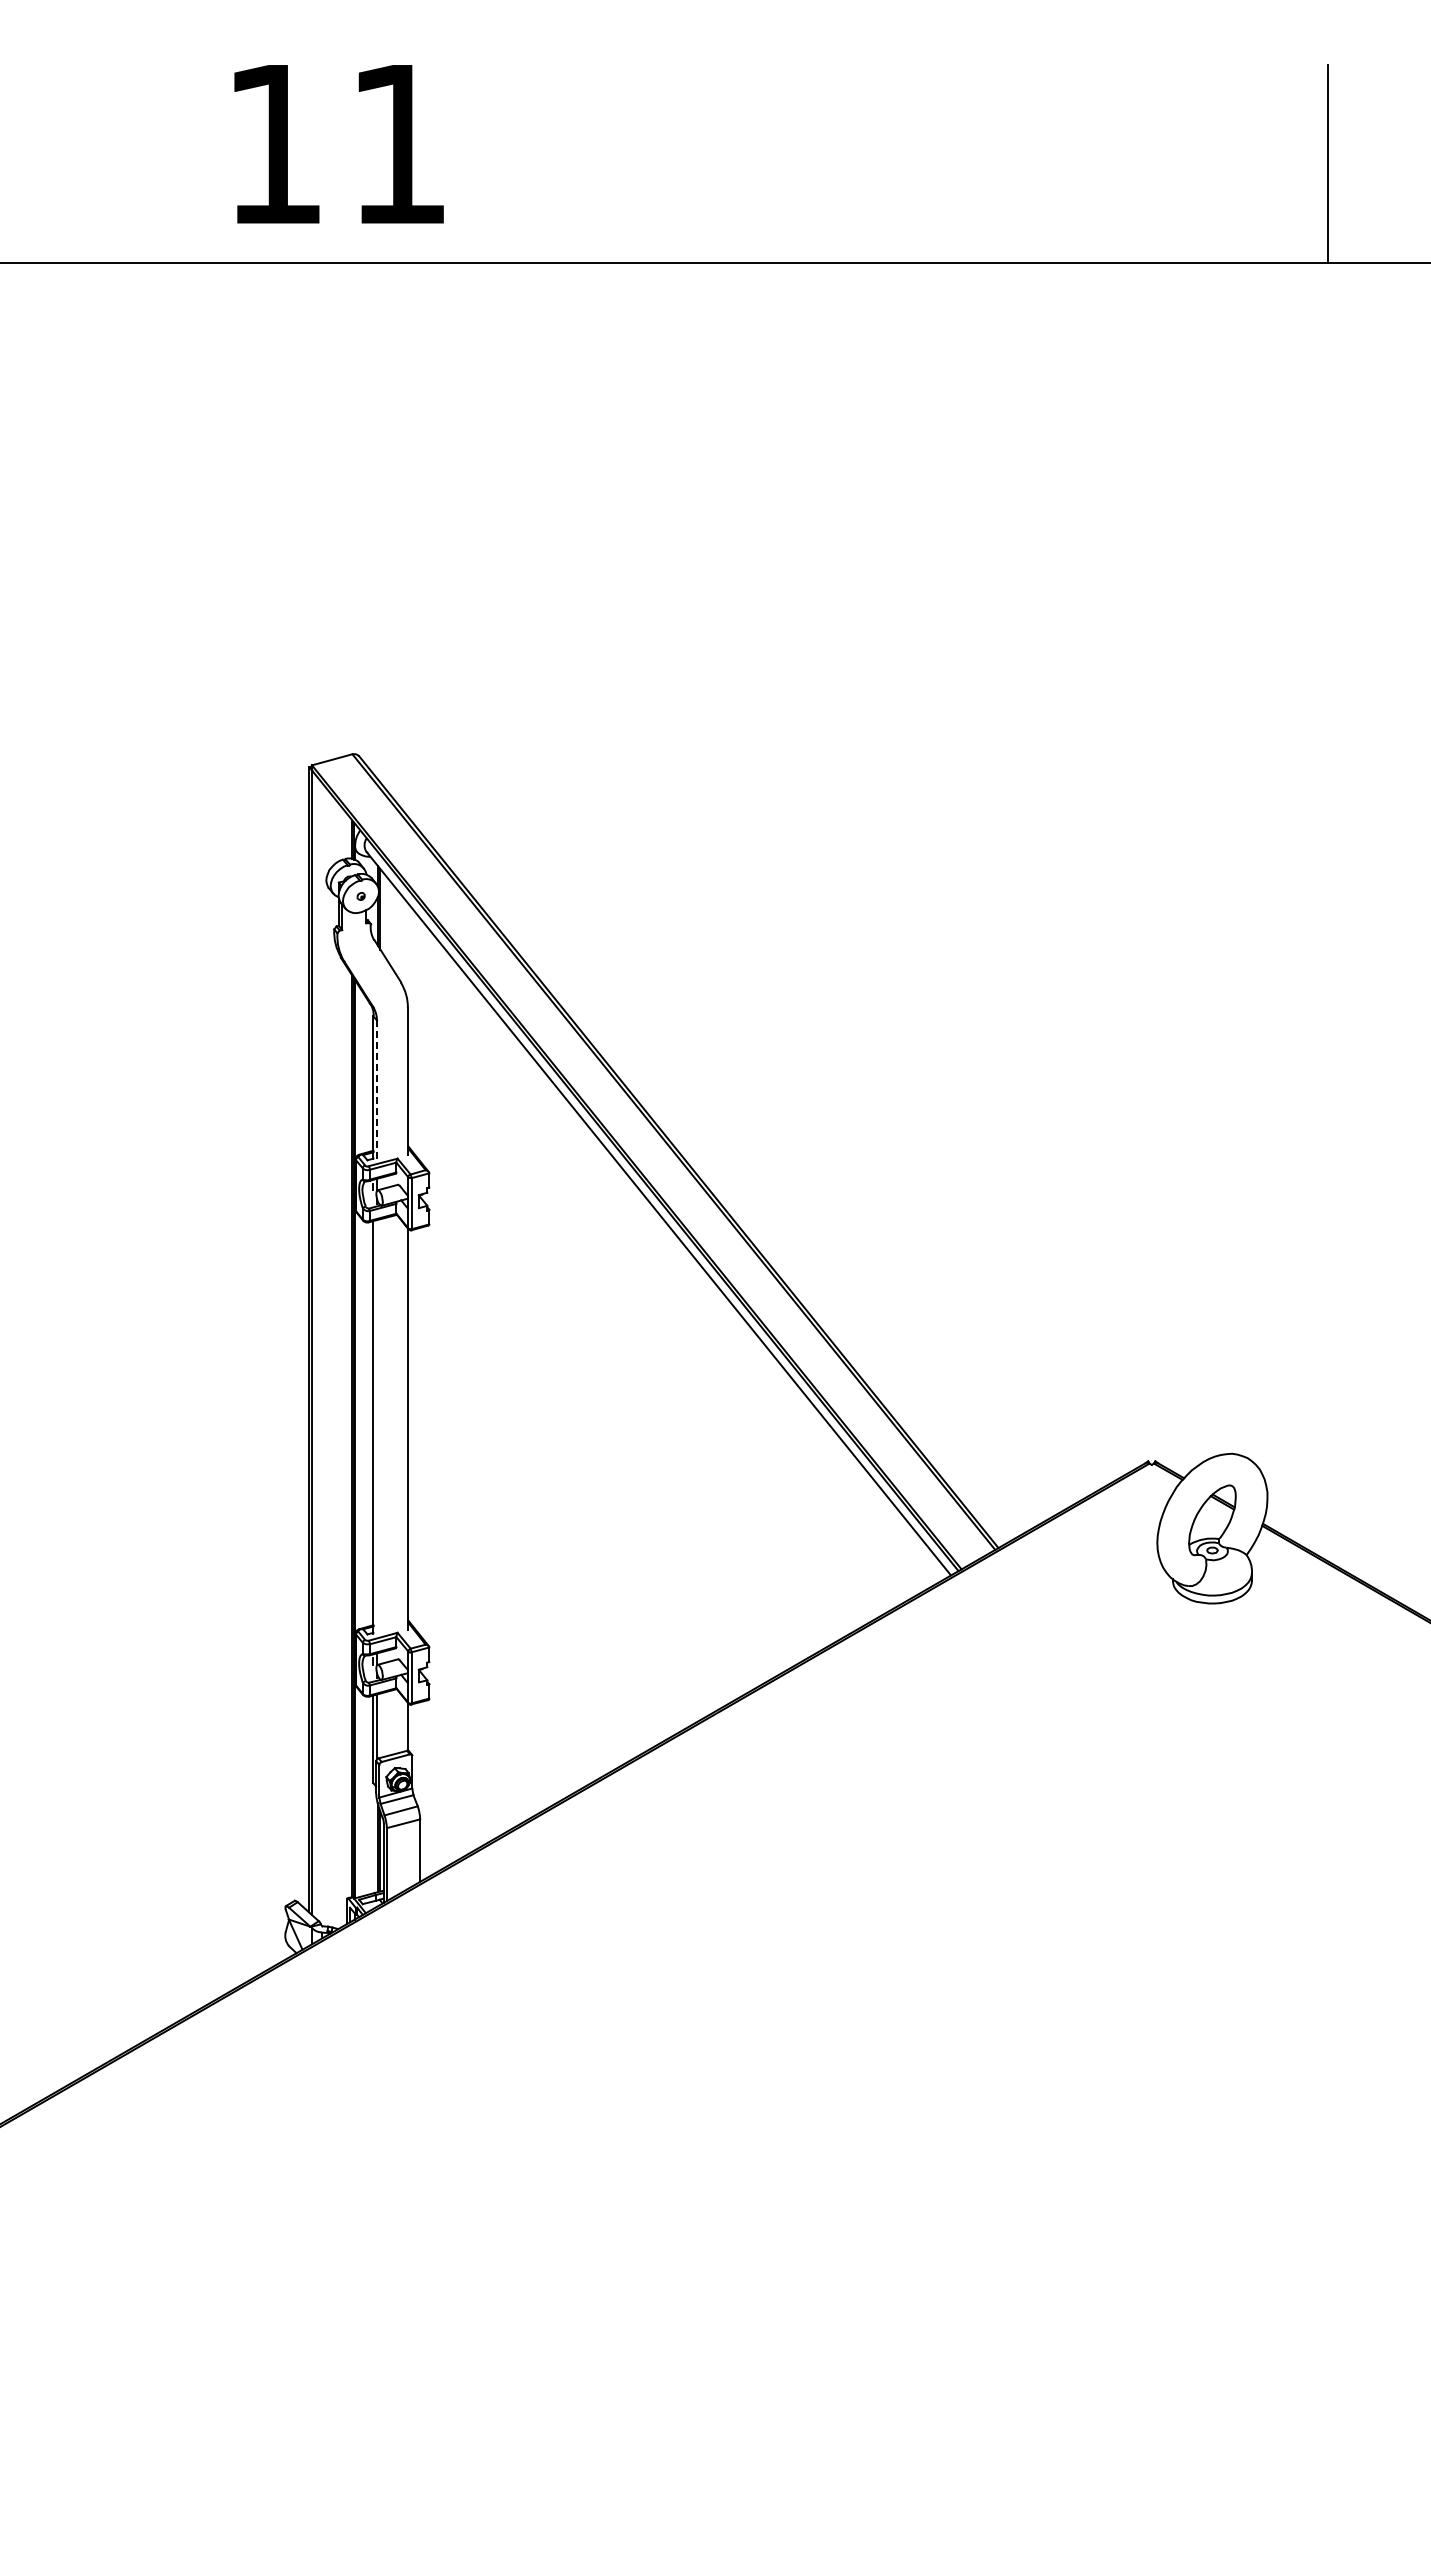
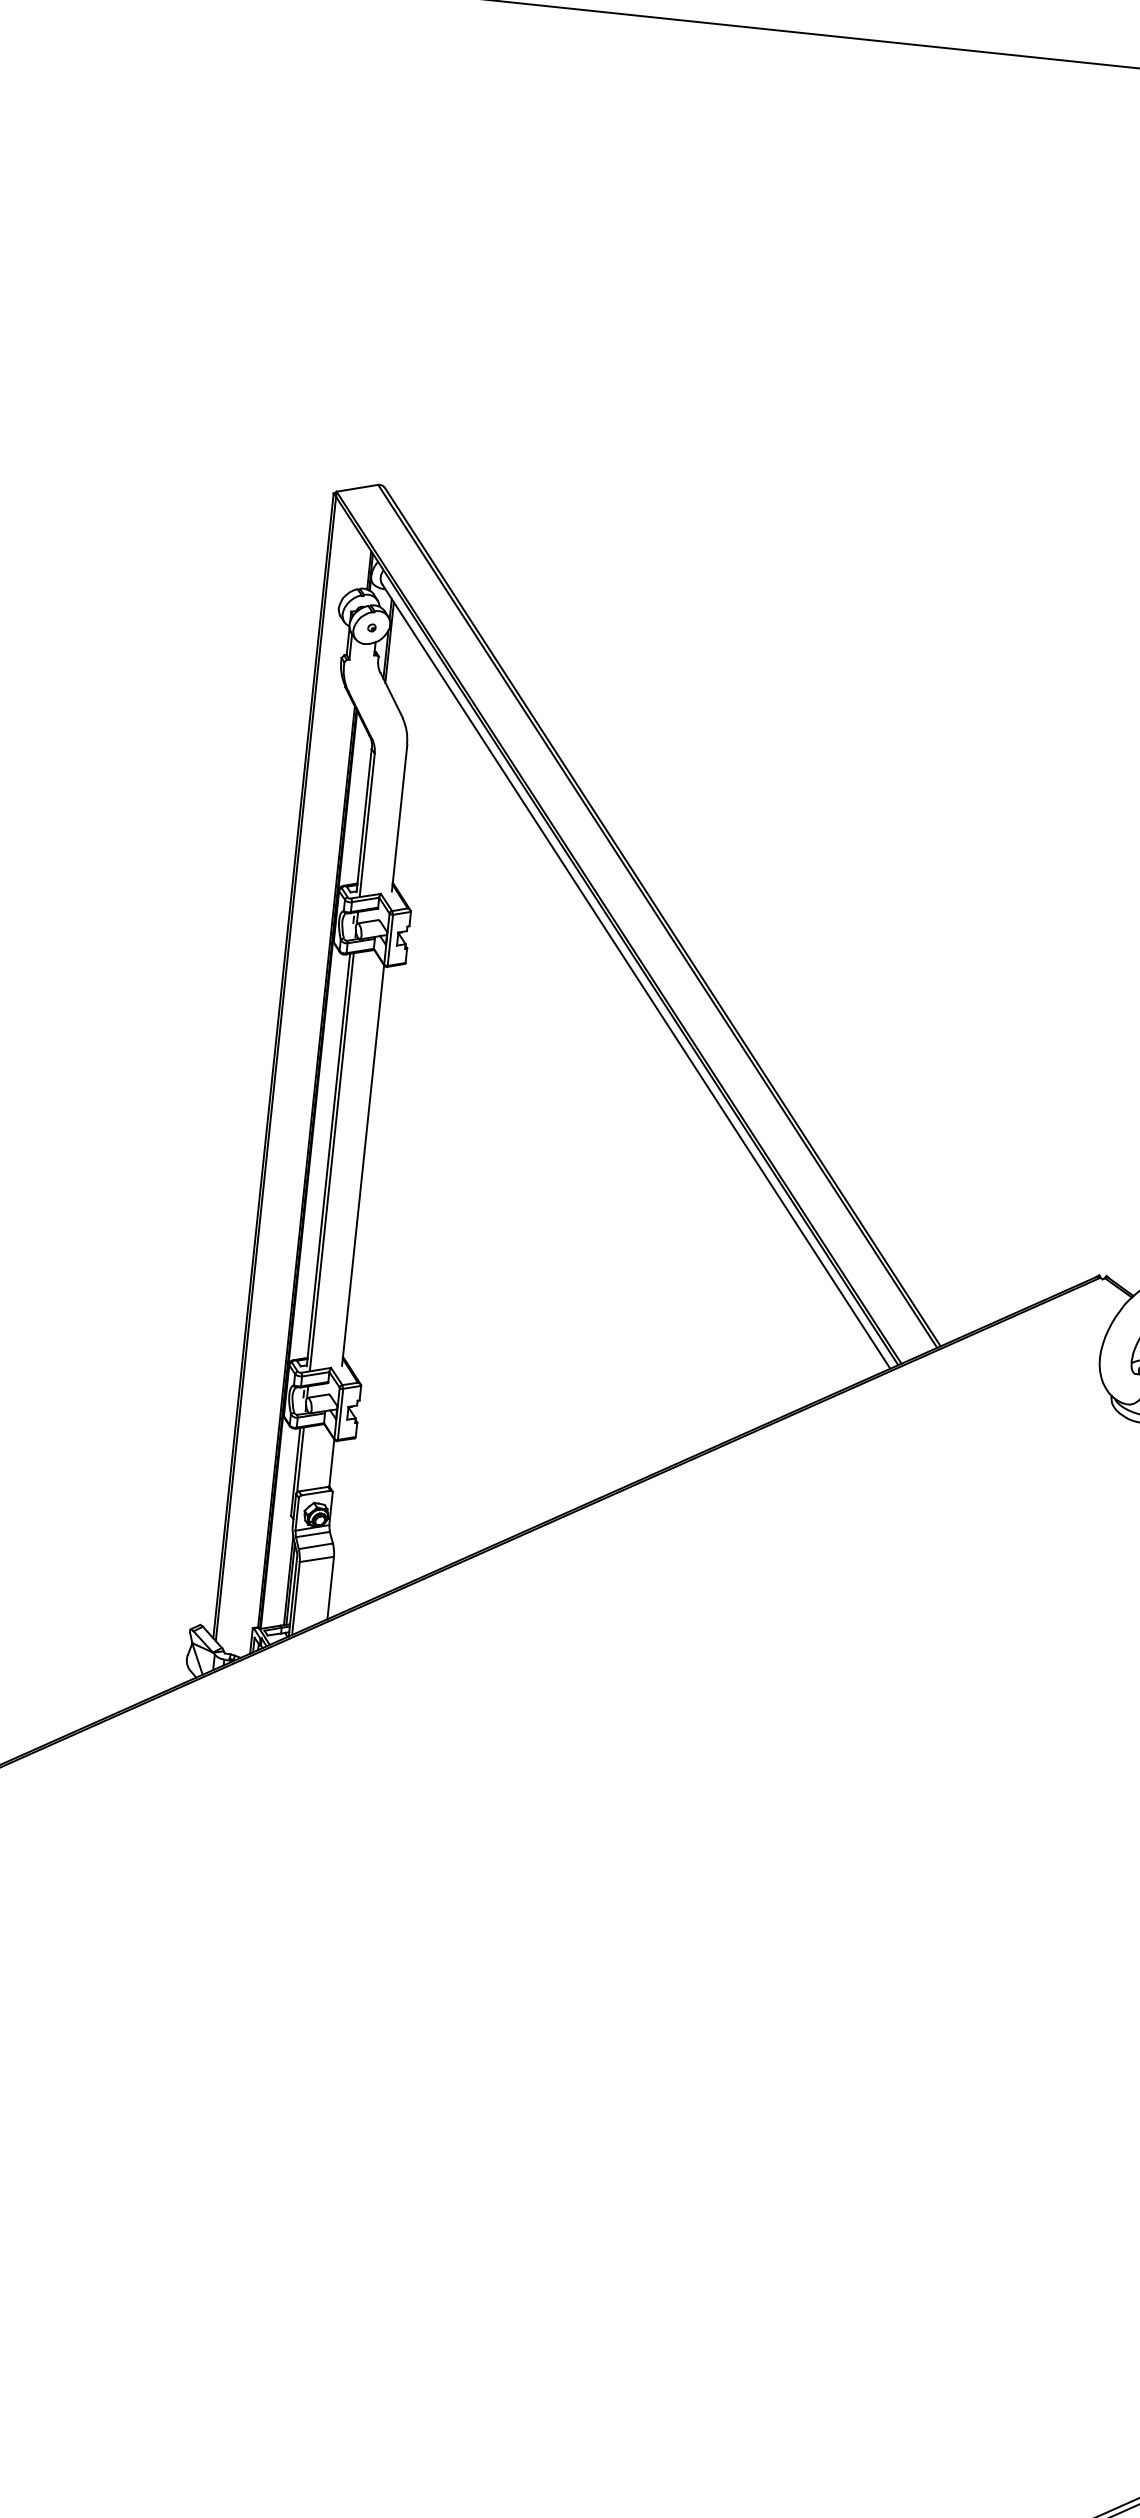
line: (377, 1092) -> (367, 825), dashed -> solid
line: (377, 1428) -> (332, 1161), added

